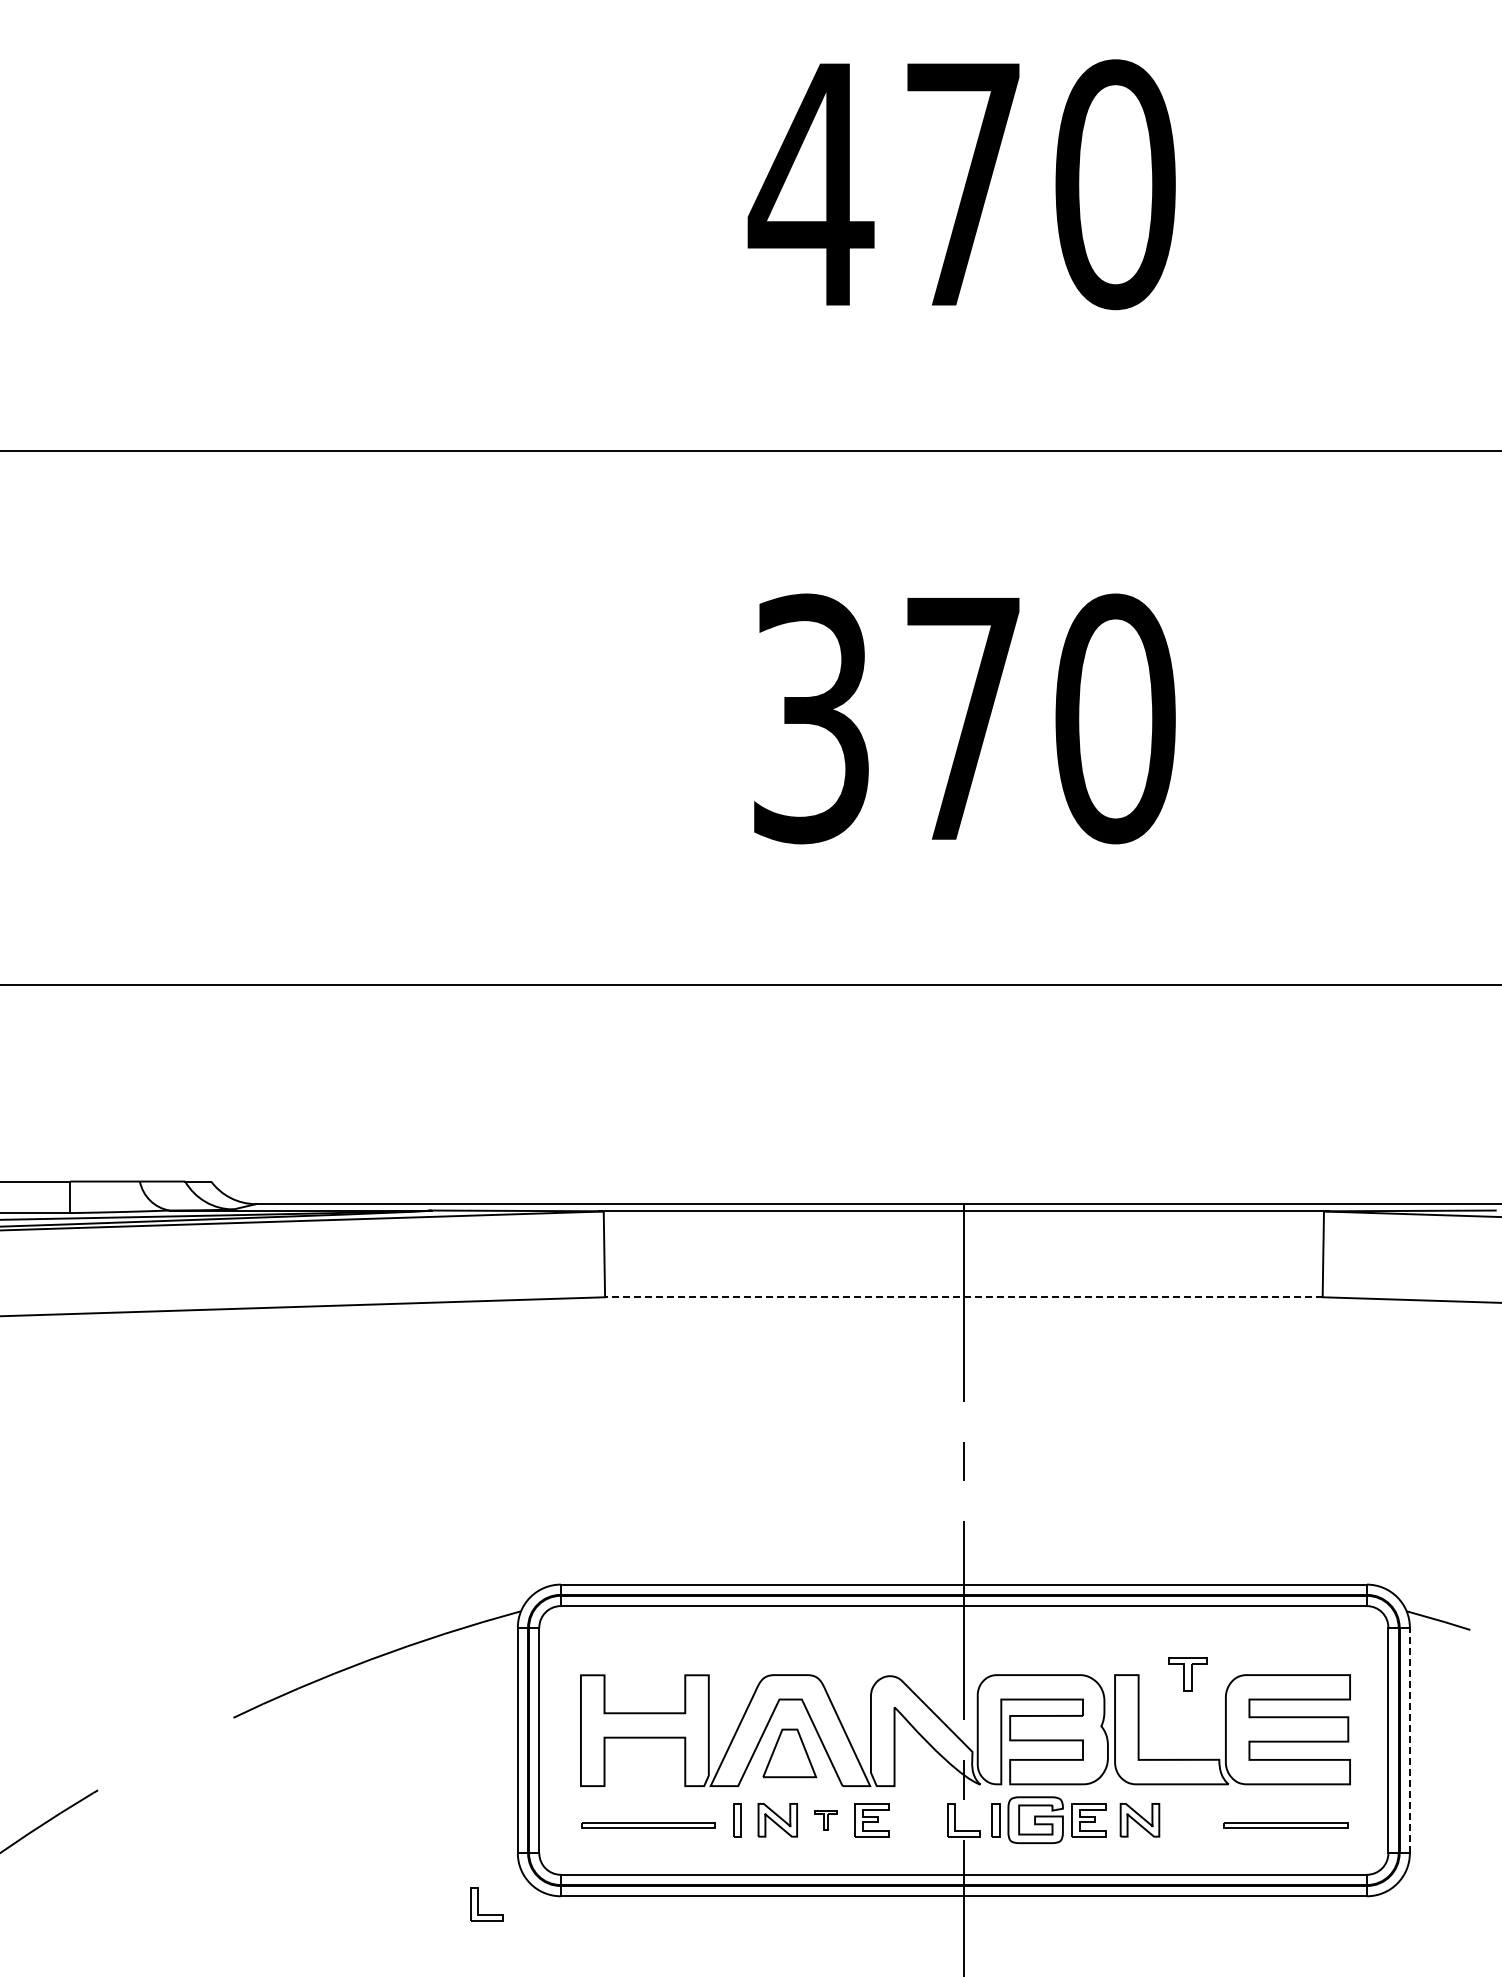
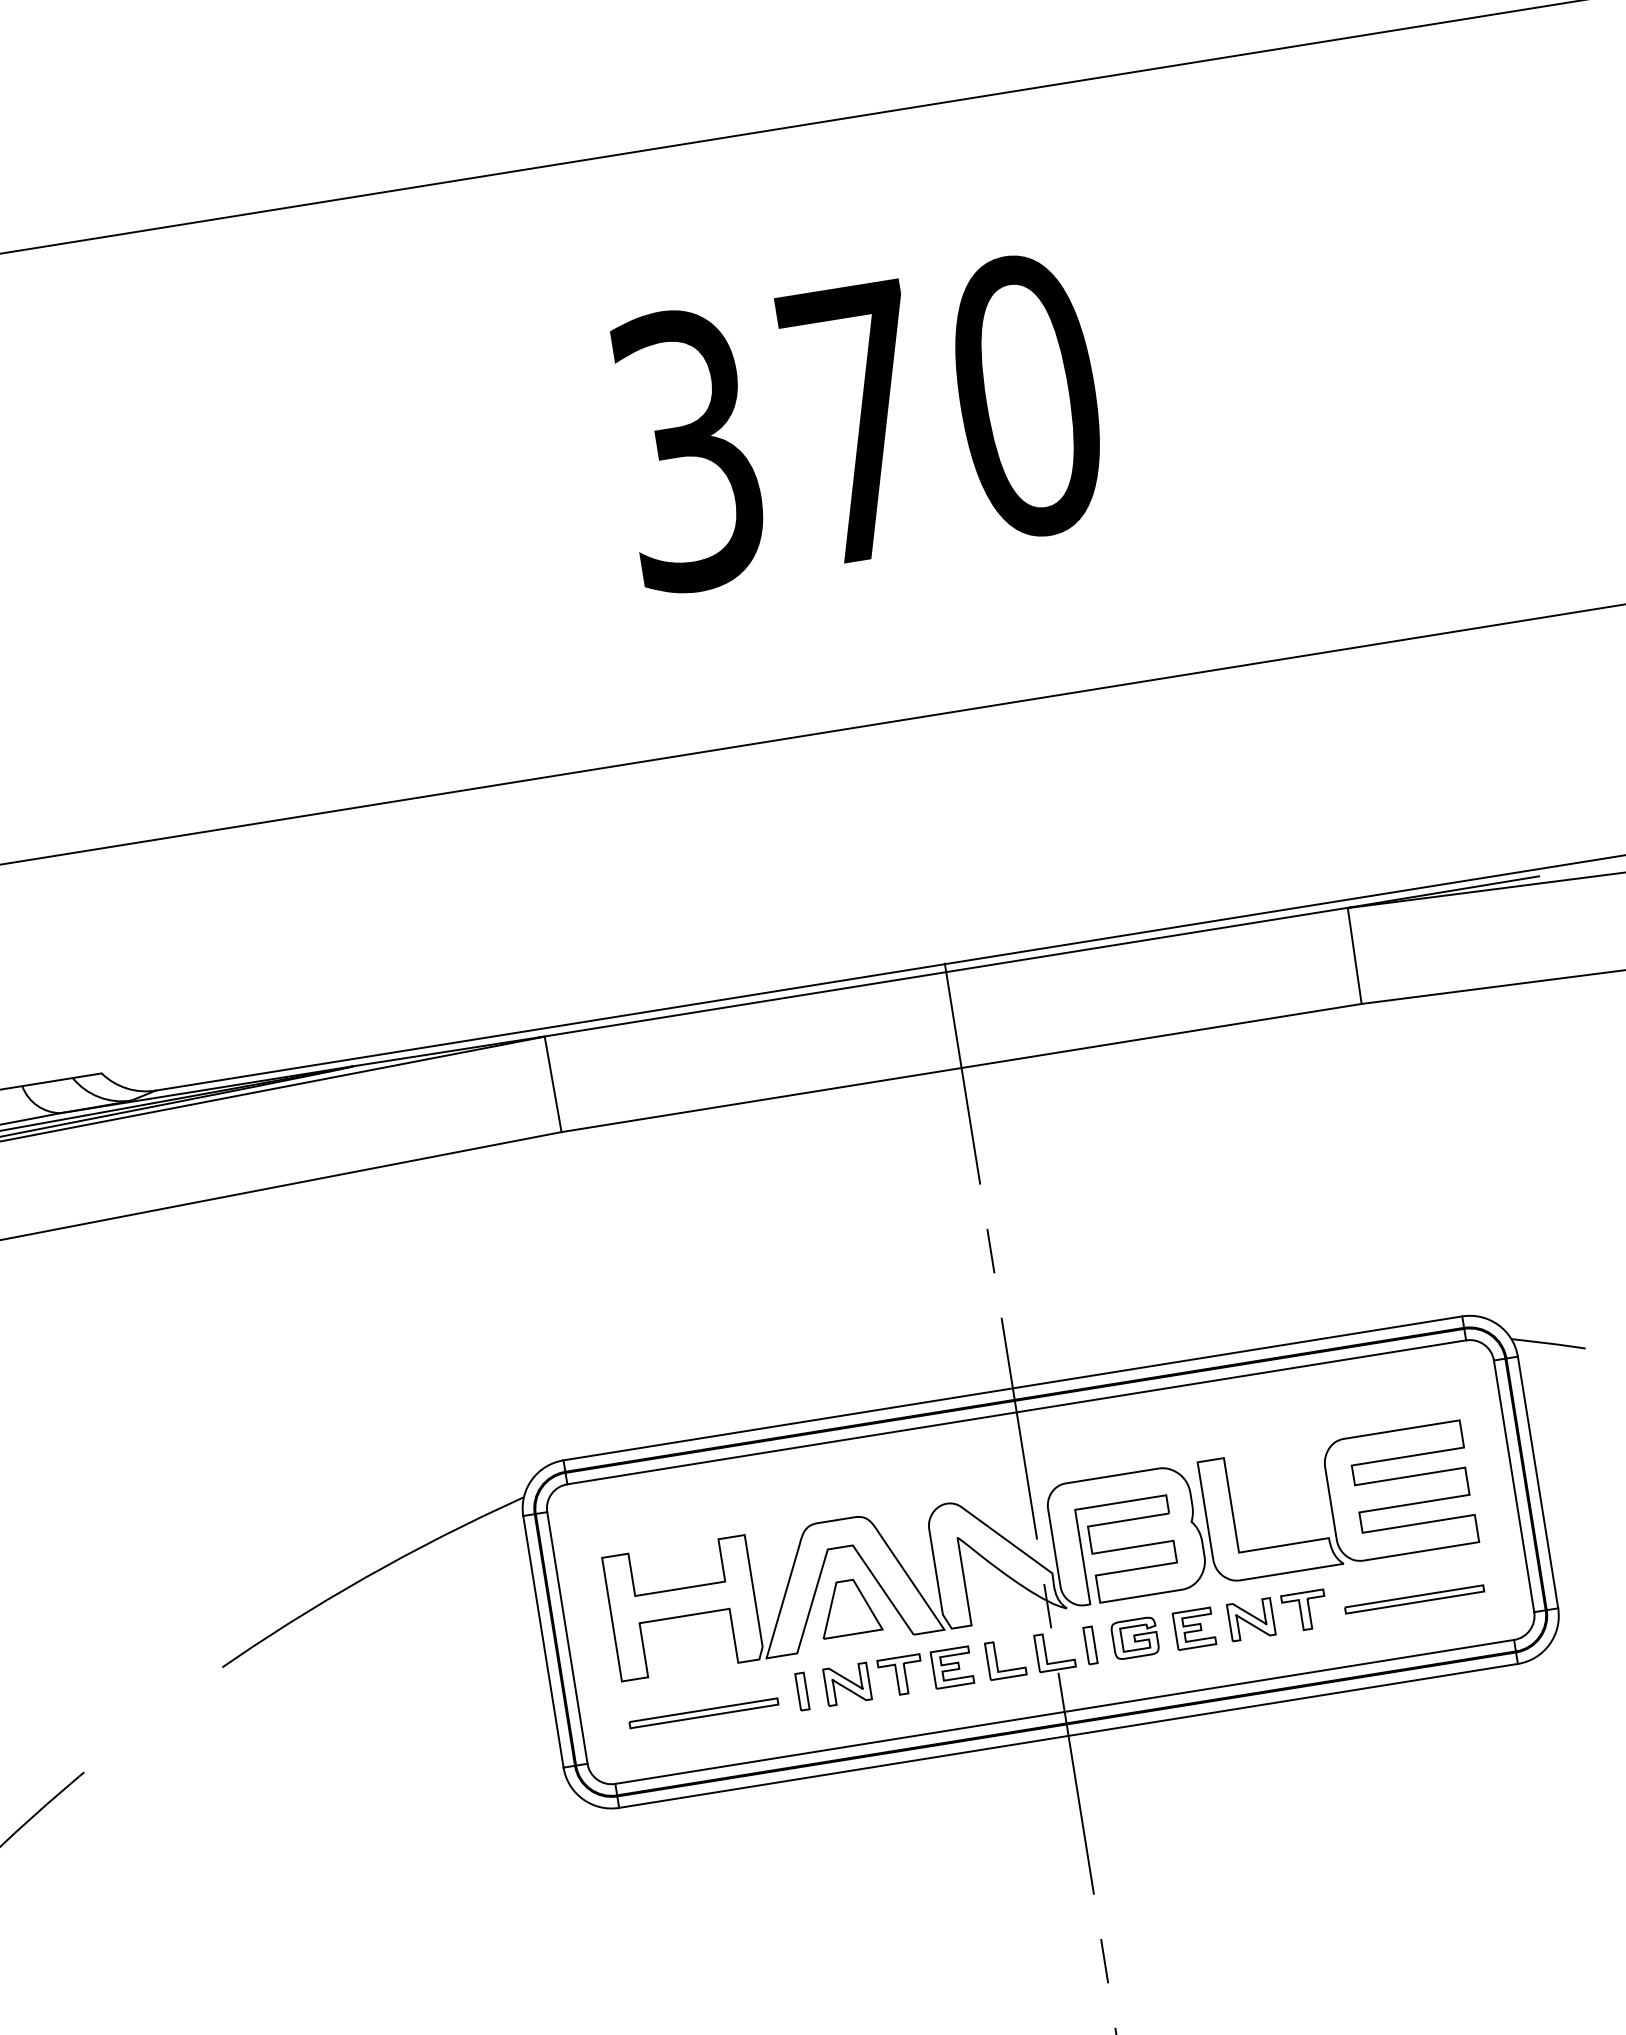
line: (963, 1297) -> (961, 1068), dashed -> solid
part: (1187, 1674) -> (1304, 1611), moved
line: (1409, 1740) -> (1537, 1482), dashed -> solid
part: (825, 1820) -> (900, 1676), size x1.67
part: (1035, 1820) -> (1134, 1638), size x0.71
part: (478, 1904) -> (996, 1660), moved

